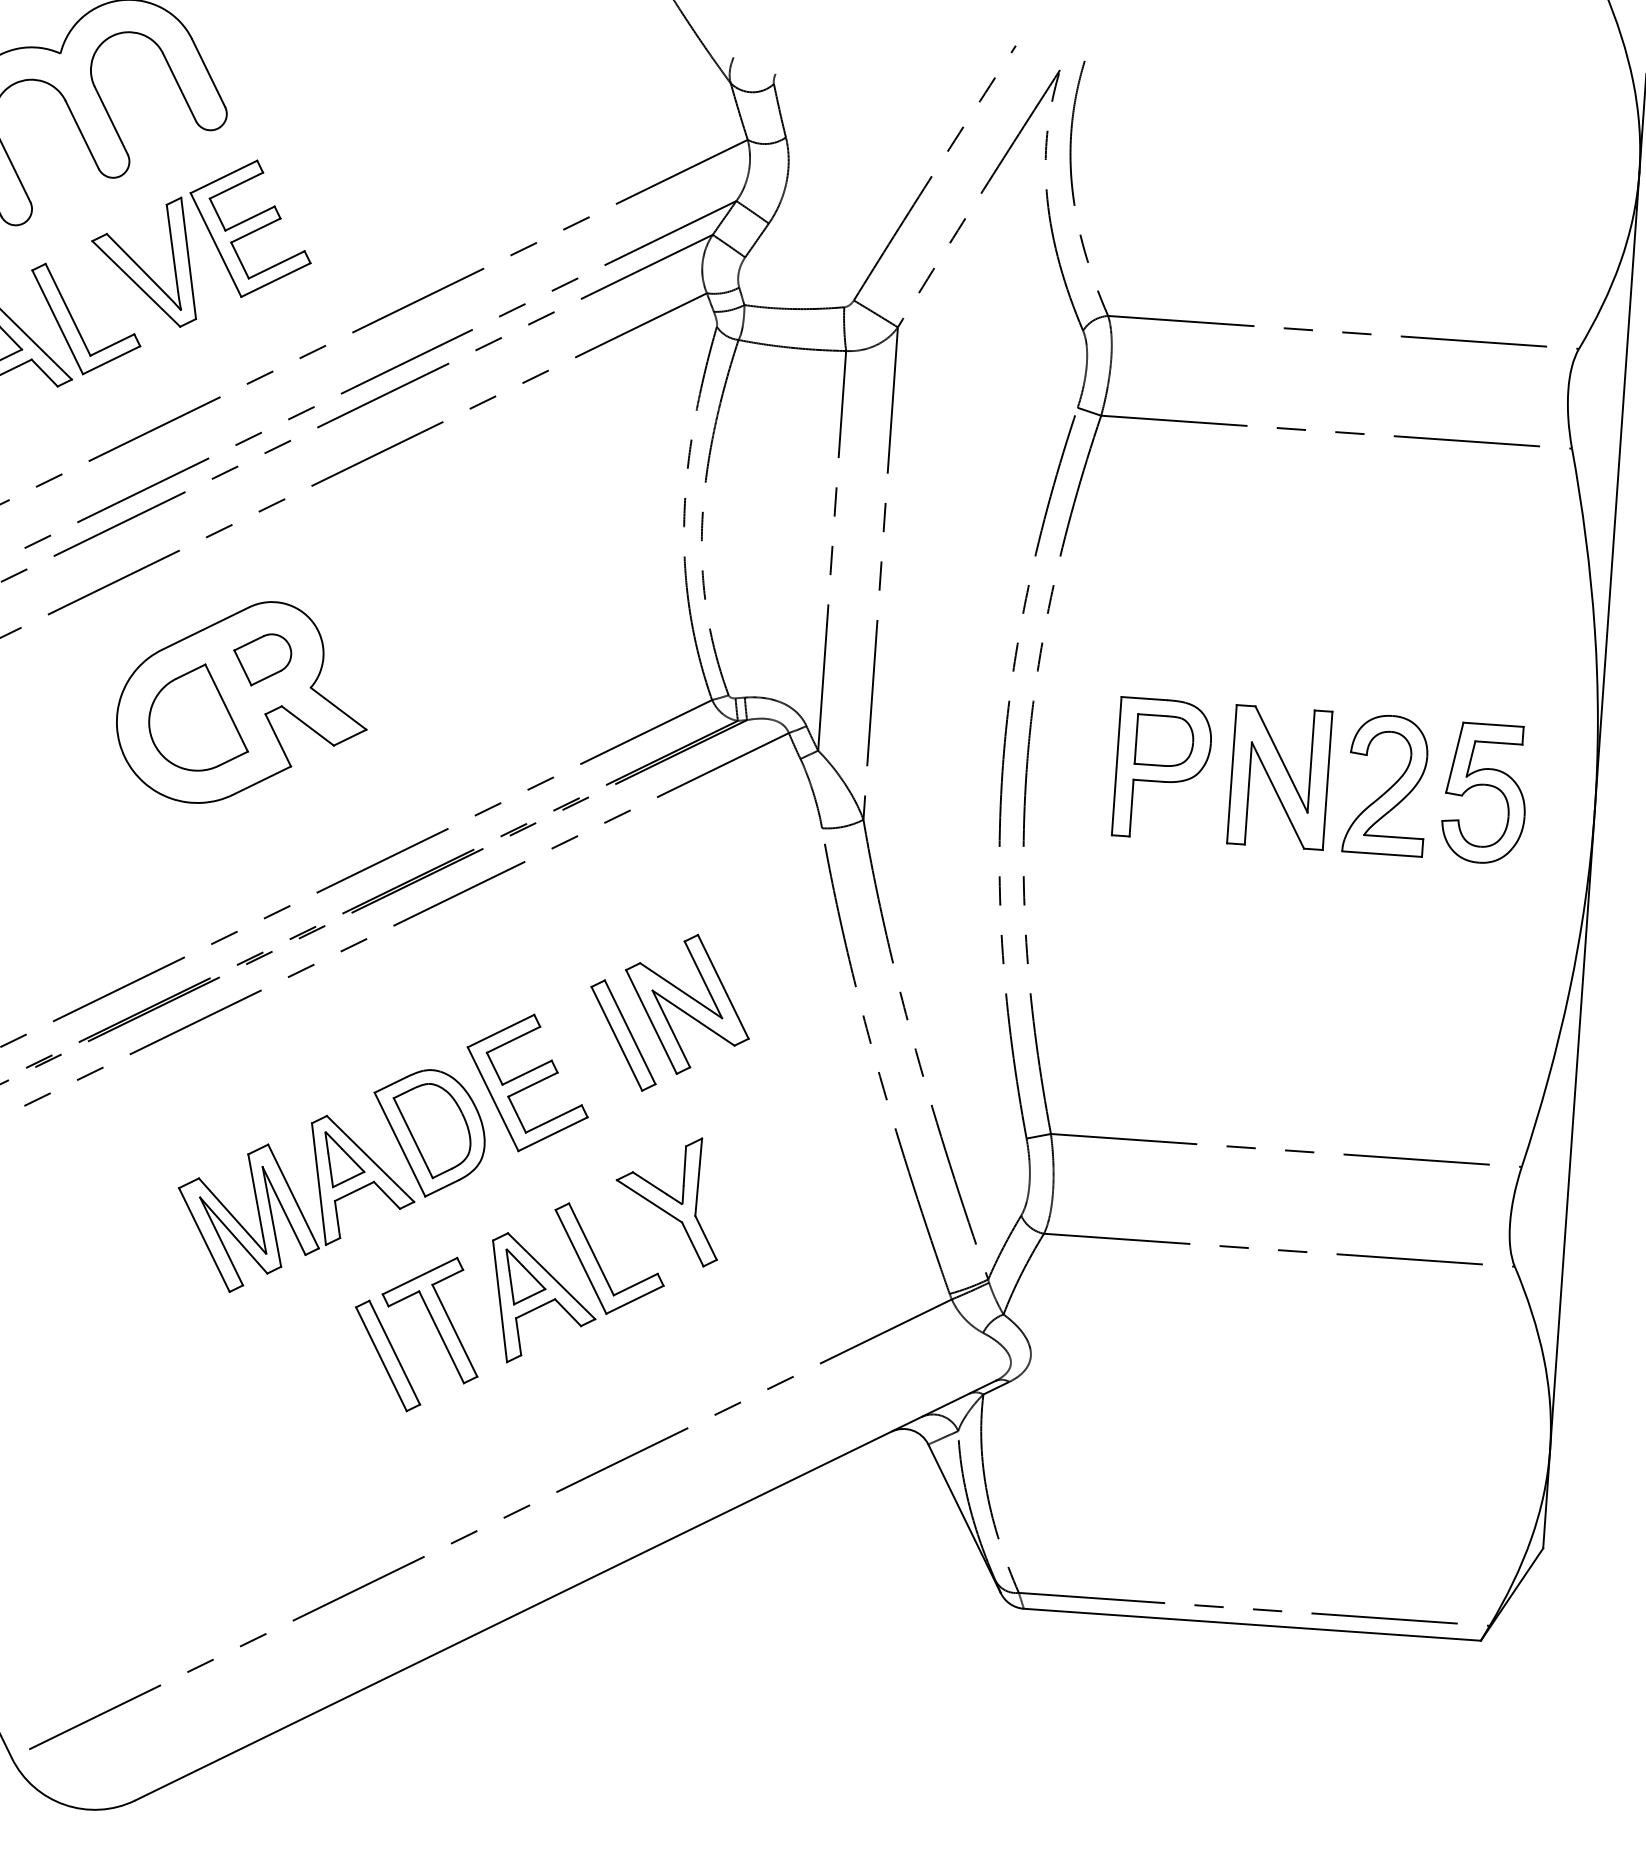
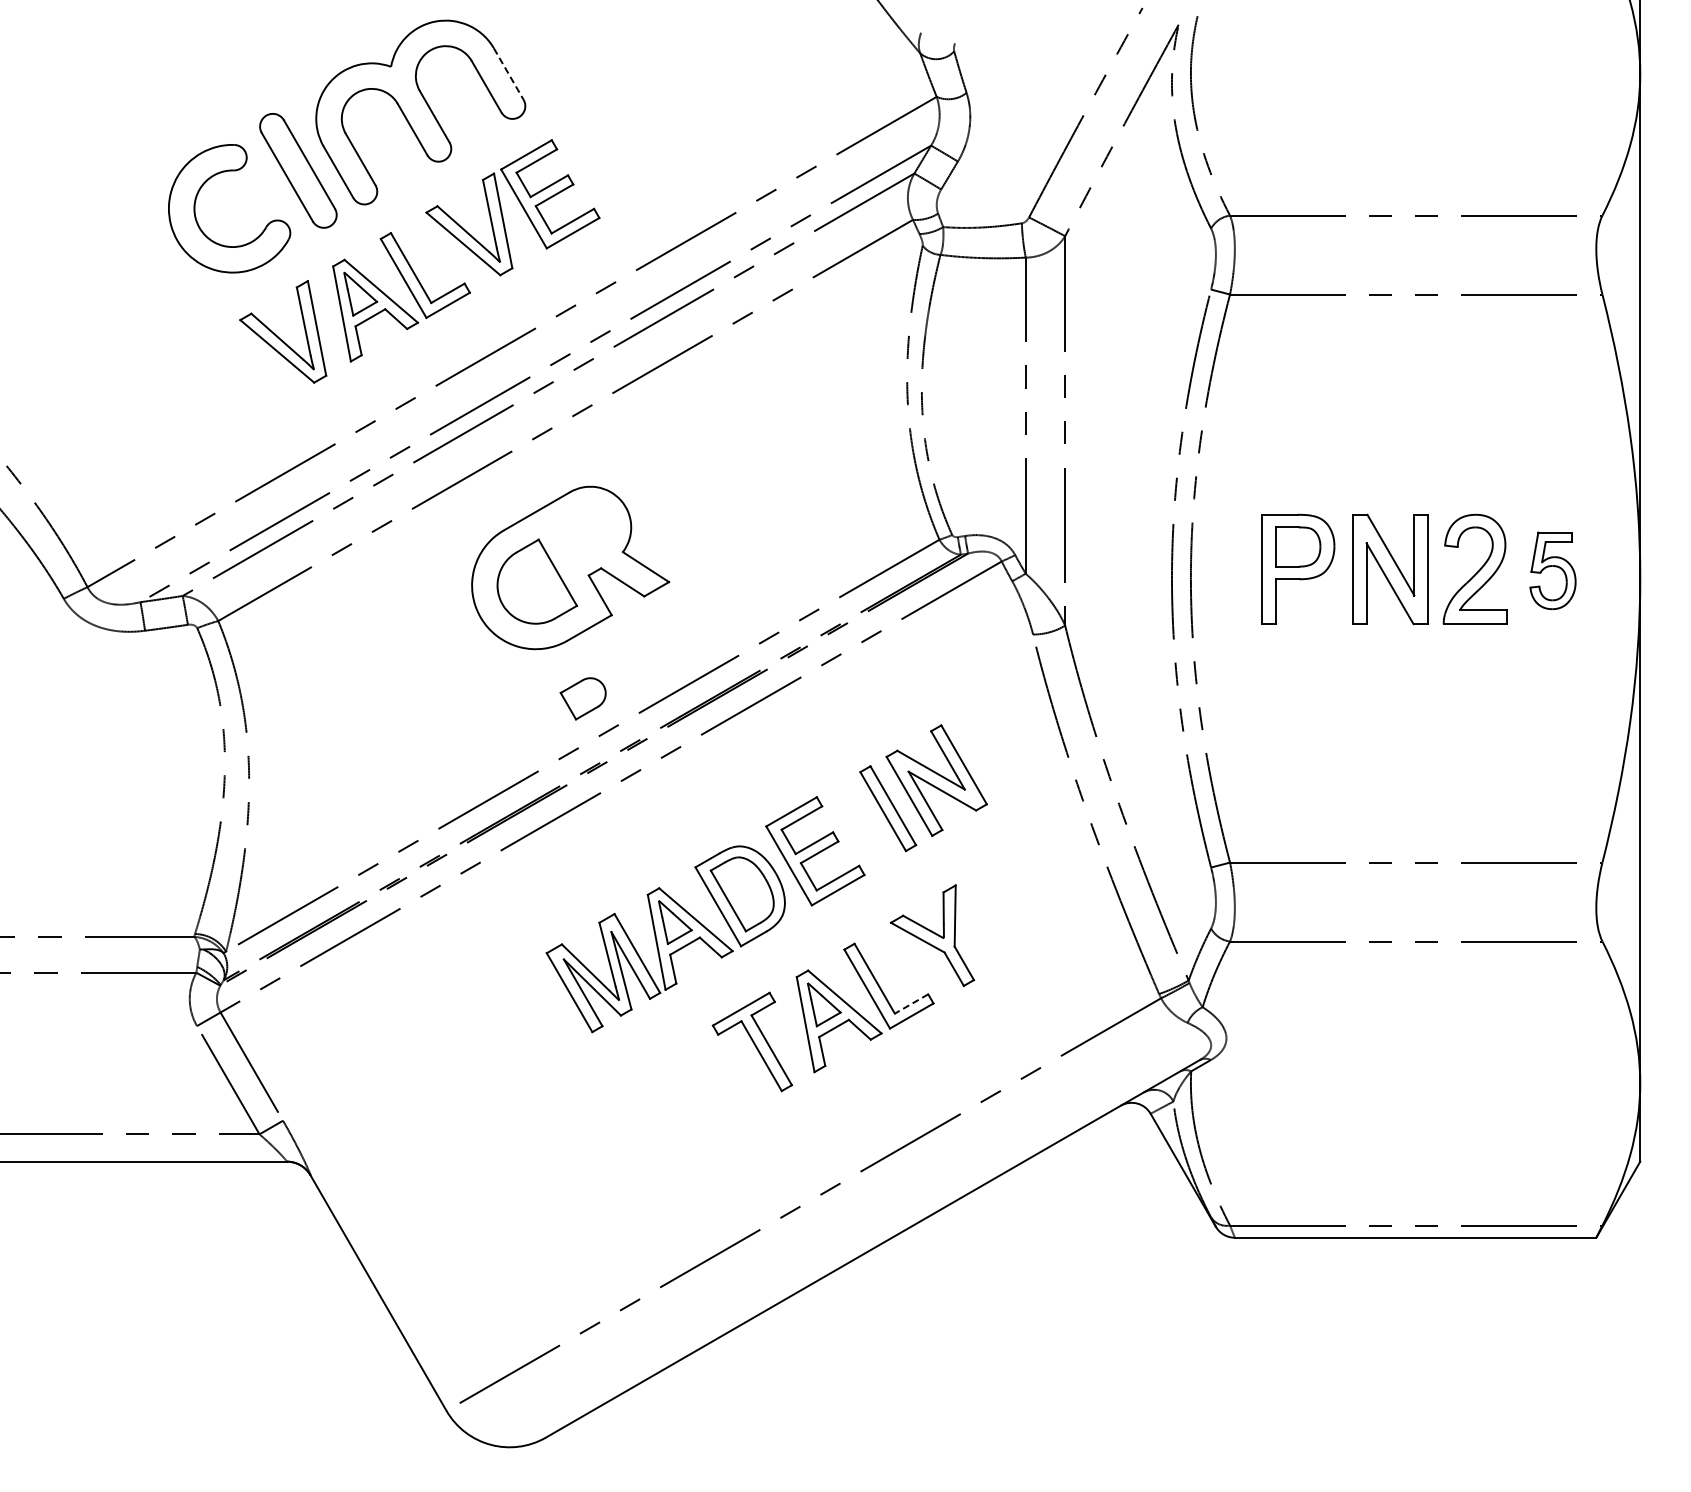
line: (208, 73) -> (508, 74), solid -> dashed
part: (261, 659) -> (582, 698), moved
part: (1484, 793) -> (1552, 570), size x0.7
line: (635, 1285) -> (911, 1004), solid -> dashed
part: (388, 1355) -> (720, 1073), removed

